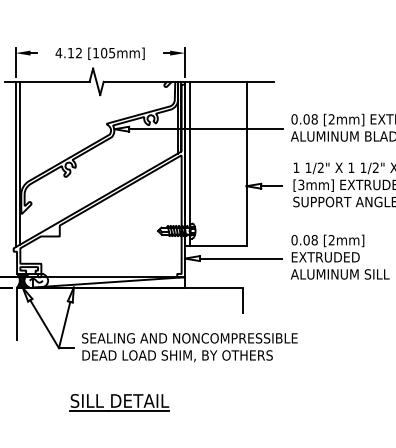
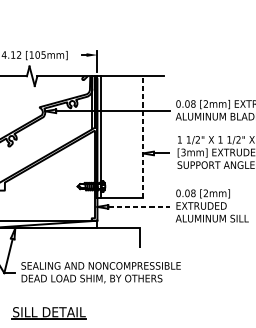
line: (246, 163) -> (142, 136), solid -> dashed
line: (241, 258) -> (139, 206), solid -> dashed

